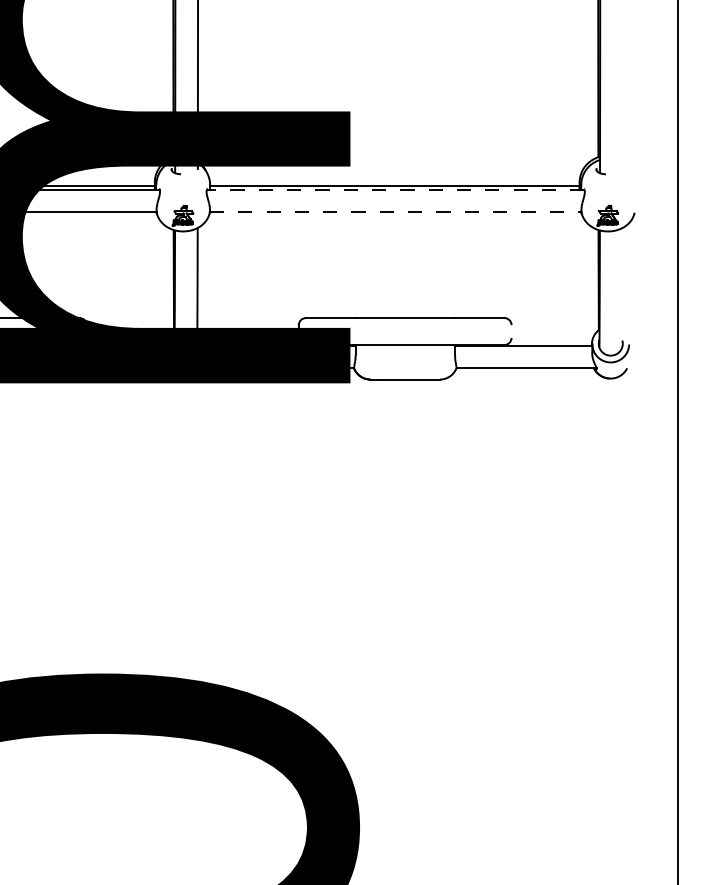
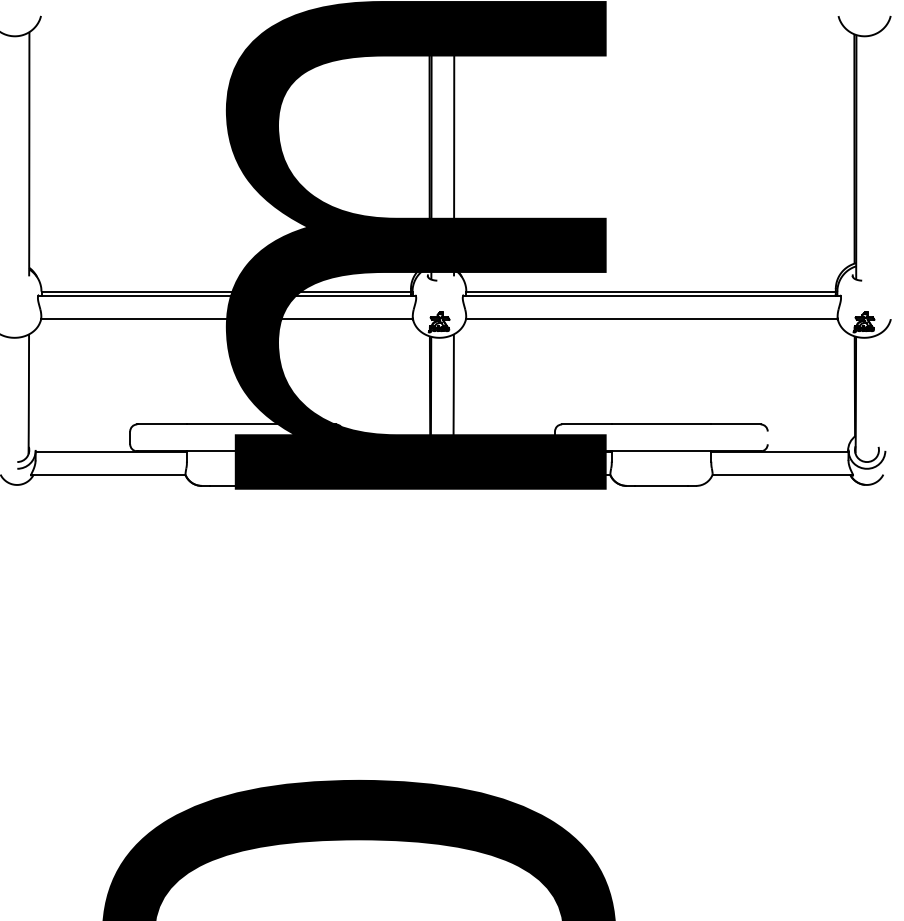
line: (395, 190) -> (651, 296), dashed -> solid
line: (395, 212) -> (651, 318), dashed -> solid

